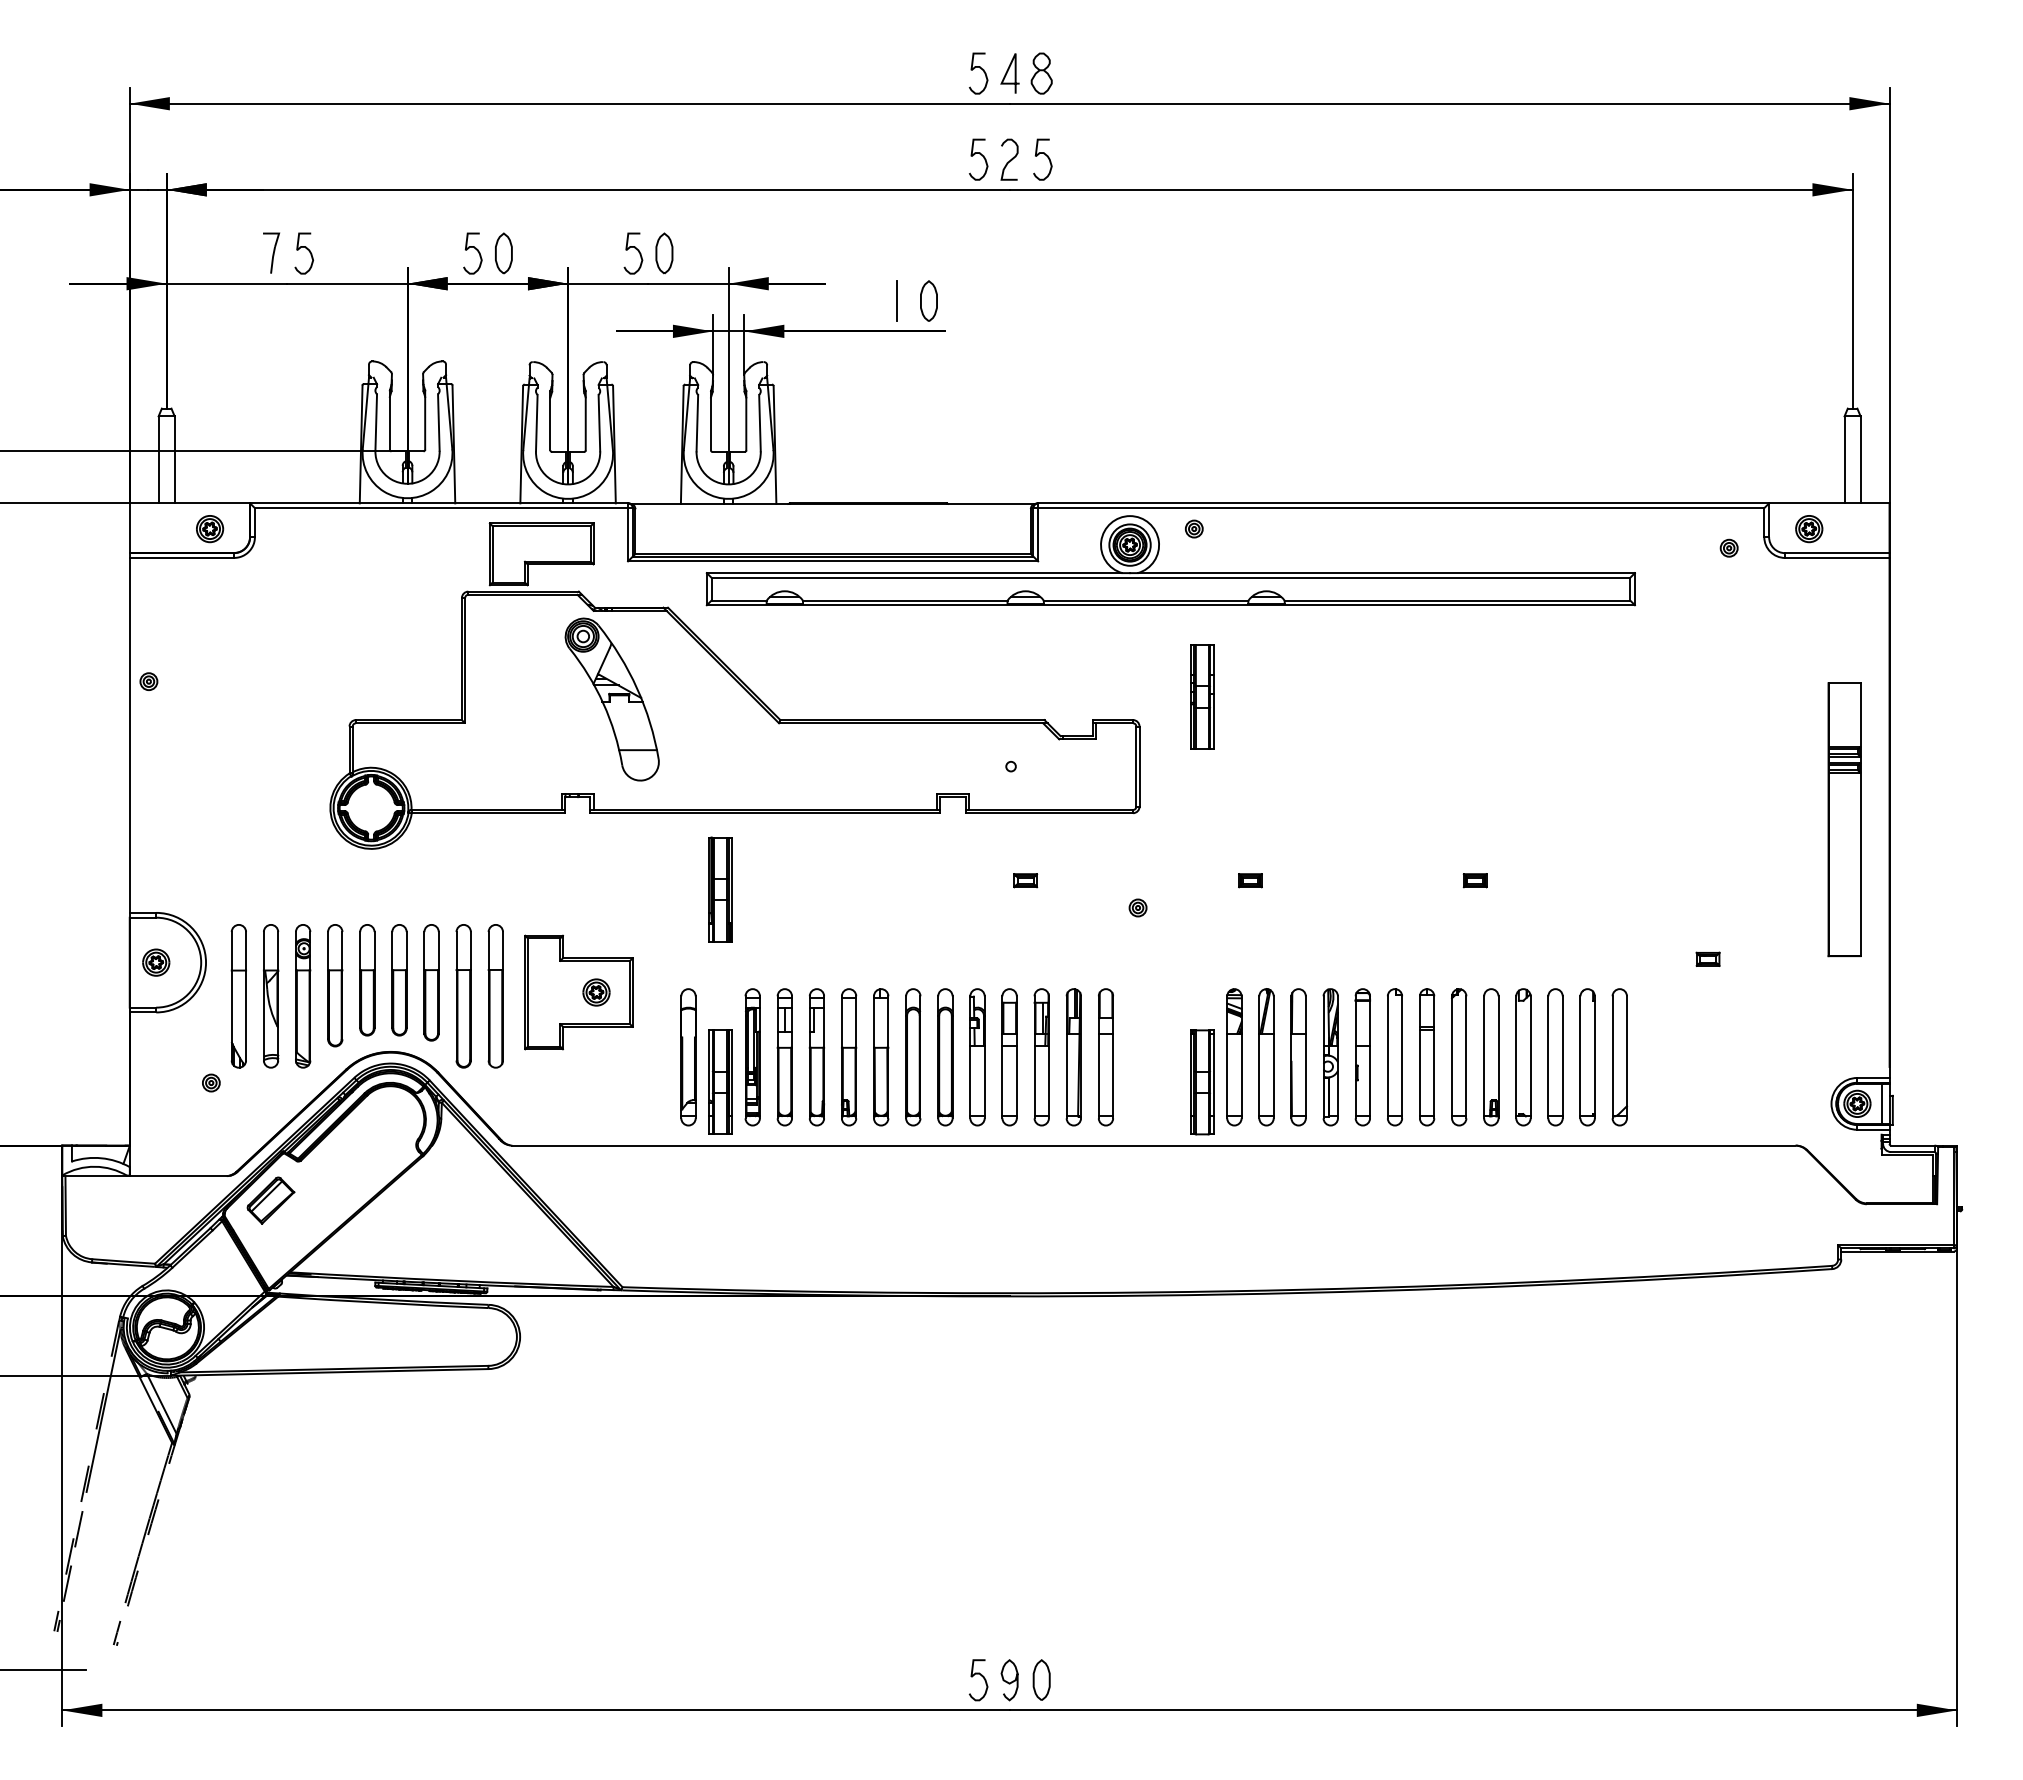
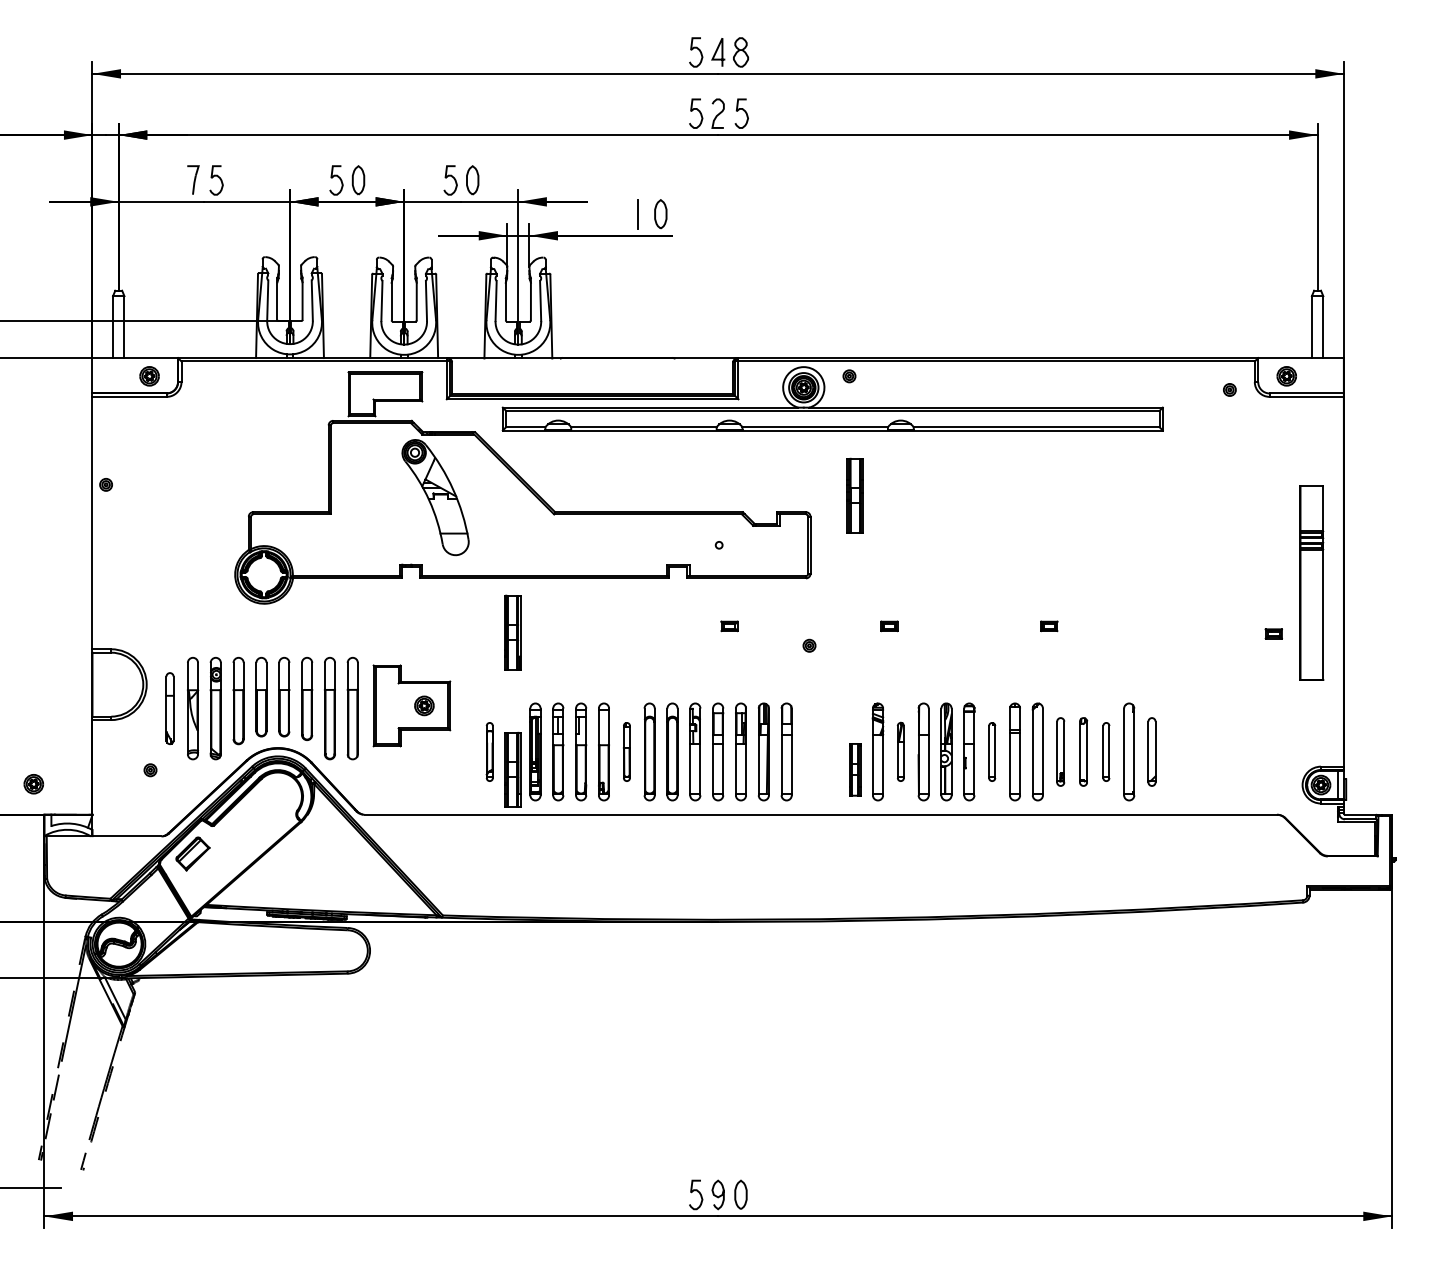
part: (1707, 958) -> (1273, 633), moved
part: (156, 962) -> (33, 784), moved
part: (238, 996) -> (169, 708), size x0.7
part: (688, 1057) -> (489, 752), size x0.6
part: (881, 1057) -> (627, 752), size x0.6
part: (1266, 1057) -> (900, 752), size x0.6
part: (1394, 1057) -> (991, 752), size x0.6
part: (1491, 1057) -> (1060, 752), size x0.7
part: (1523, 1057) -> (1083, 752), size x0.7
part: (1555, 1057) -> (1106, 752), size x0.6
part: (1619, 1057) -> (1151, 752), size x0.7
part: (1202, 1082) -> (855, 769), size x0.7

